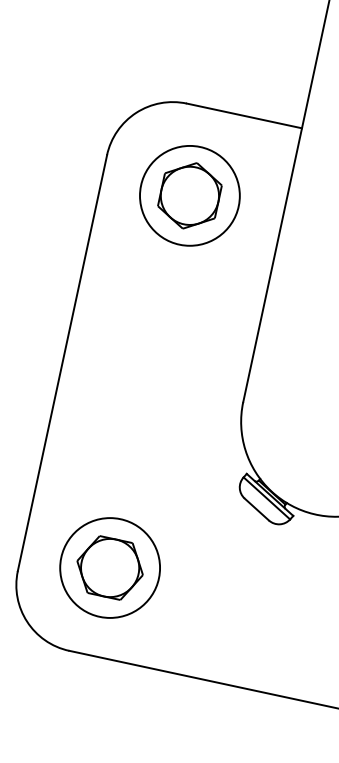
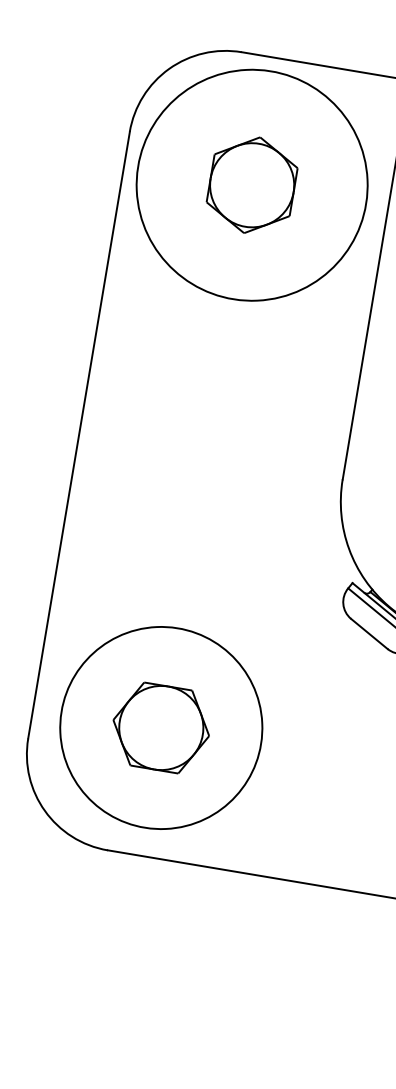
circle: (189, 195) -> (251, 184), size x1.6
circle: (110, 567) -> (161, 727), size x1.4

